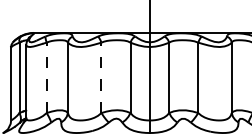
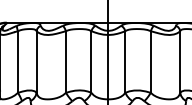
line: (46, 77) -> (17, 61), dashed -> solid
line: (101, 77) -> (66, 61), dashed -> solid

